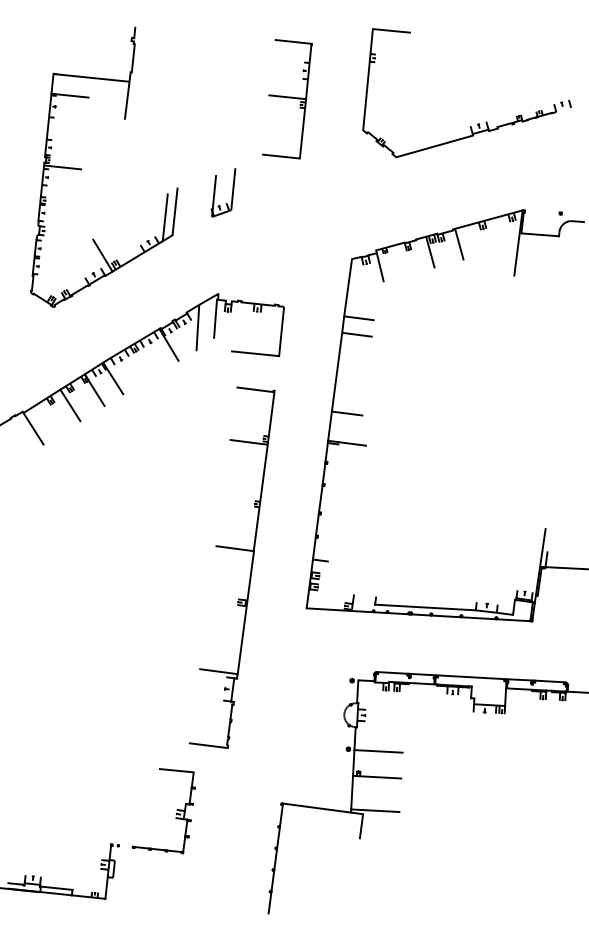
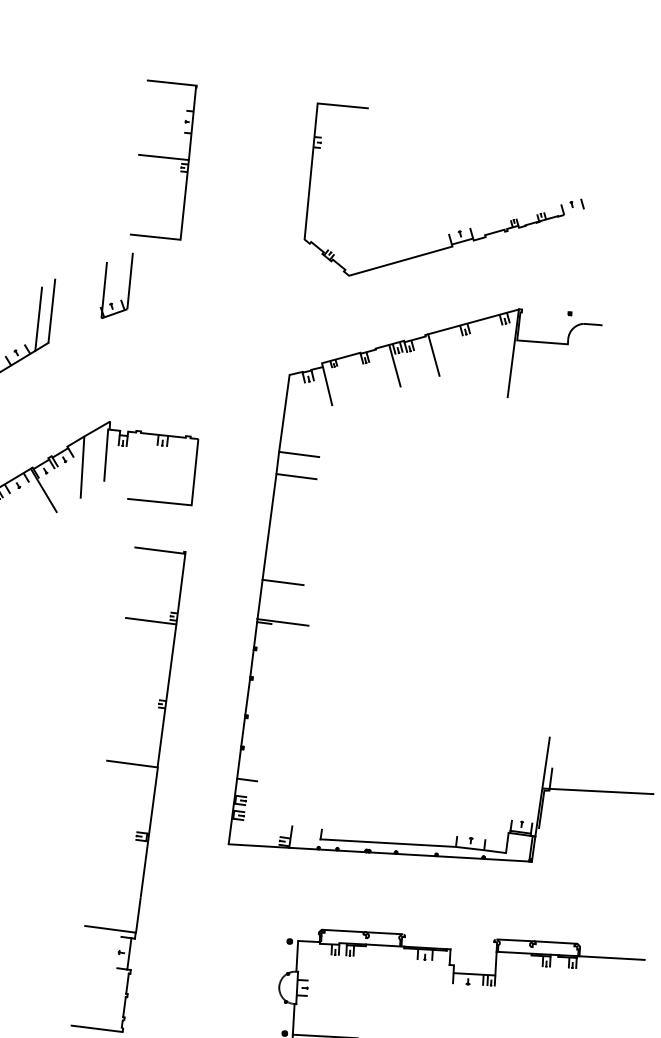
part: (287, 99) -> (163, 160), moved
part: (477, 123) -> (458, 230), moved
line: (471, 677) -> (450, 937), removed

